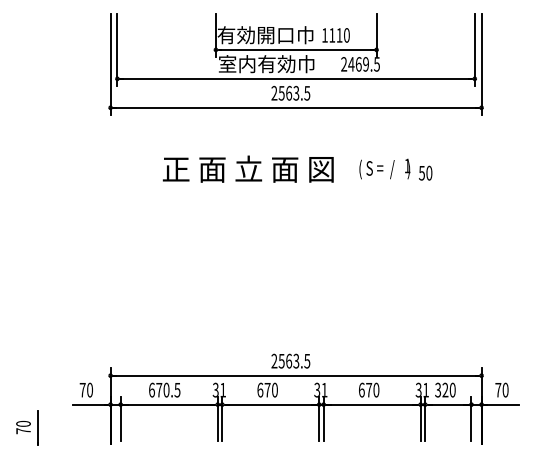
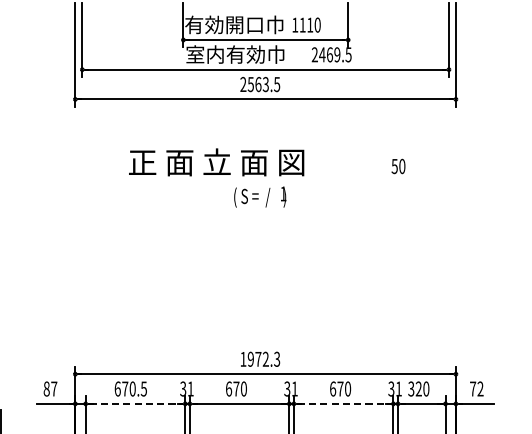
text: (384, 168) -> (259, 196), moved
text: (290, 360) -> (259, 358), 2563.5 -> 1972.3
text: (86, 389) -> (50, 388), 70 -> 87
text: (505, 389) -> (480, 388), 70 -> 72
line: (169, 404) -> (135, 403), solid -> dashed
line: (372, 404) -> (344, 403), solid -> dashed

